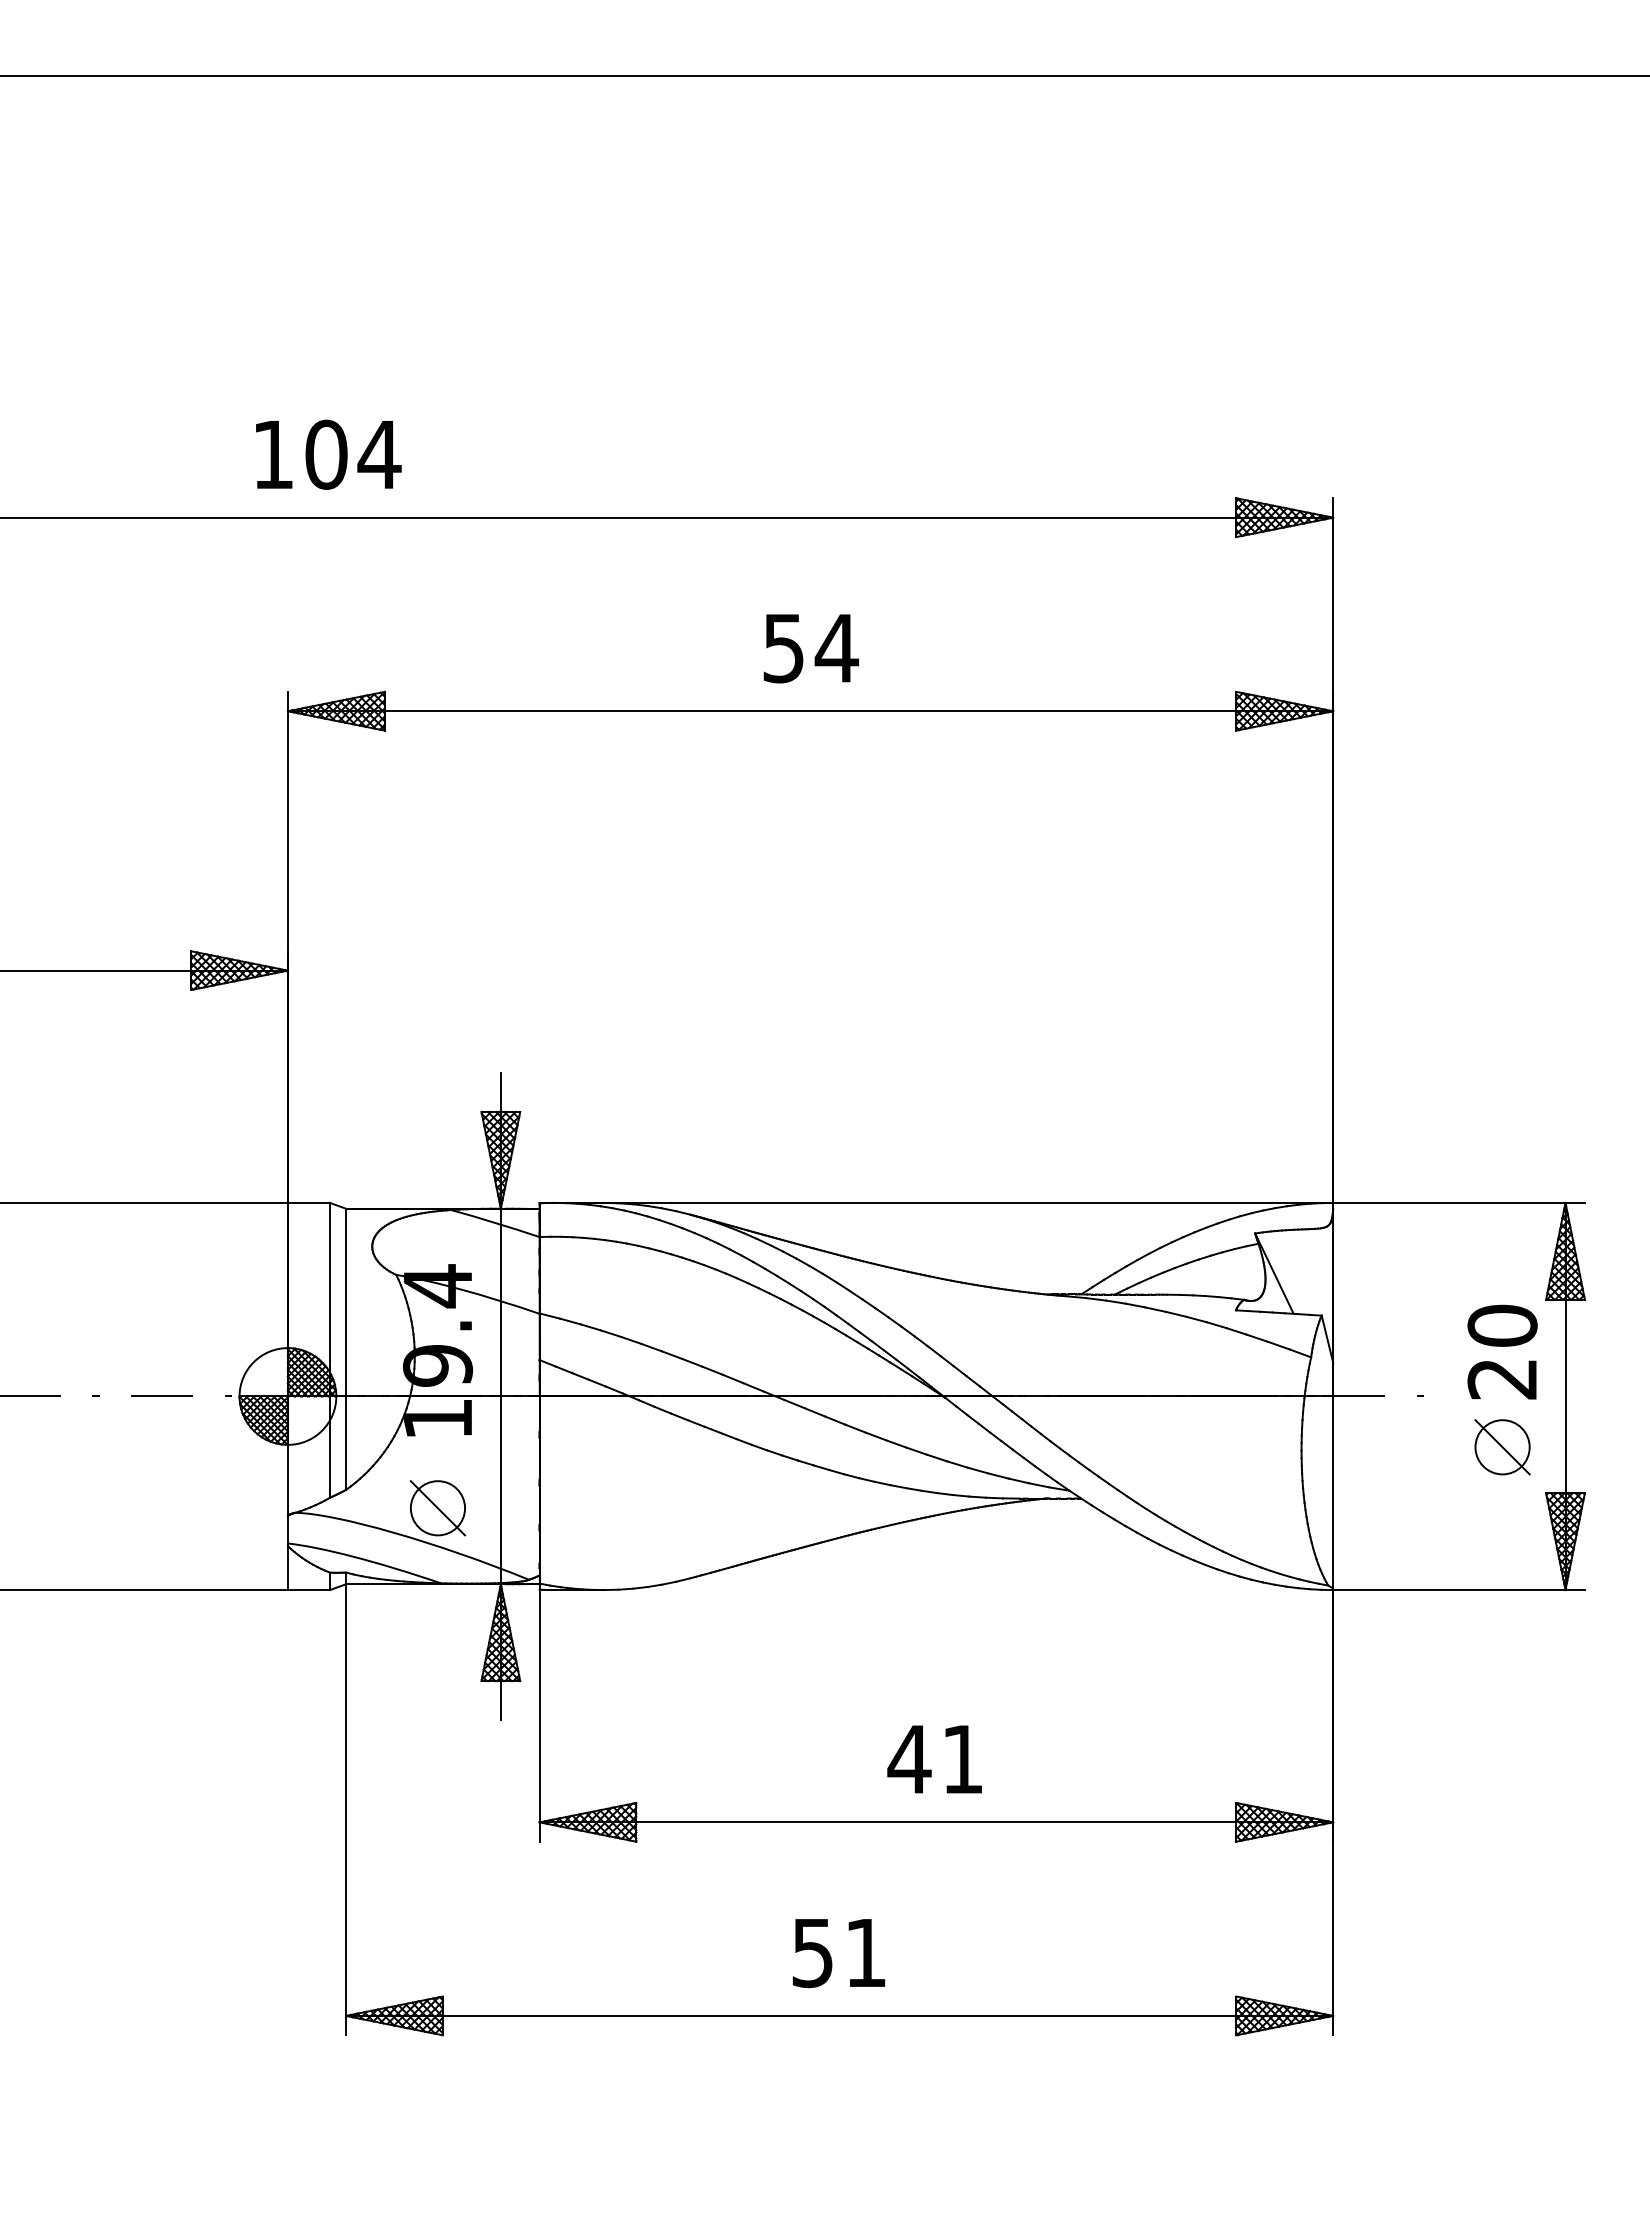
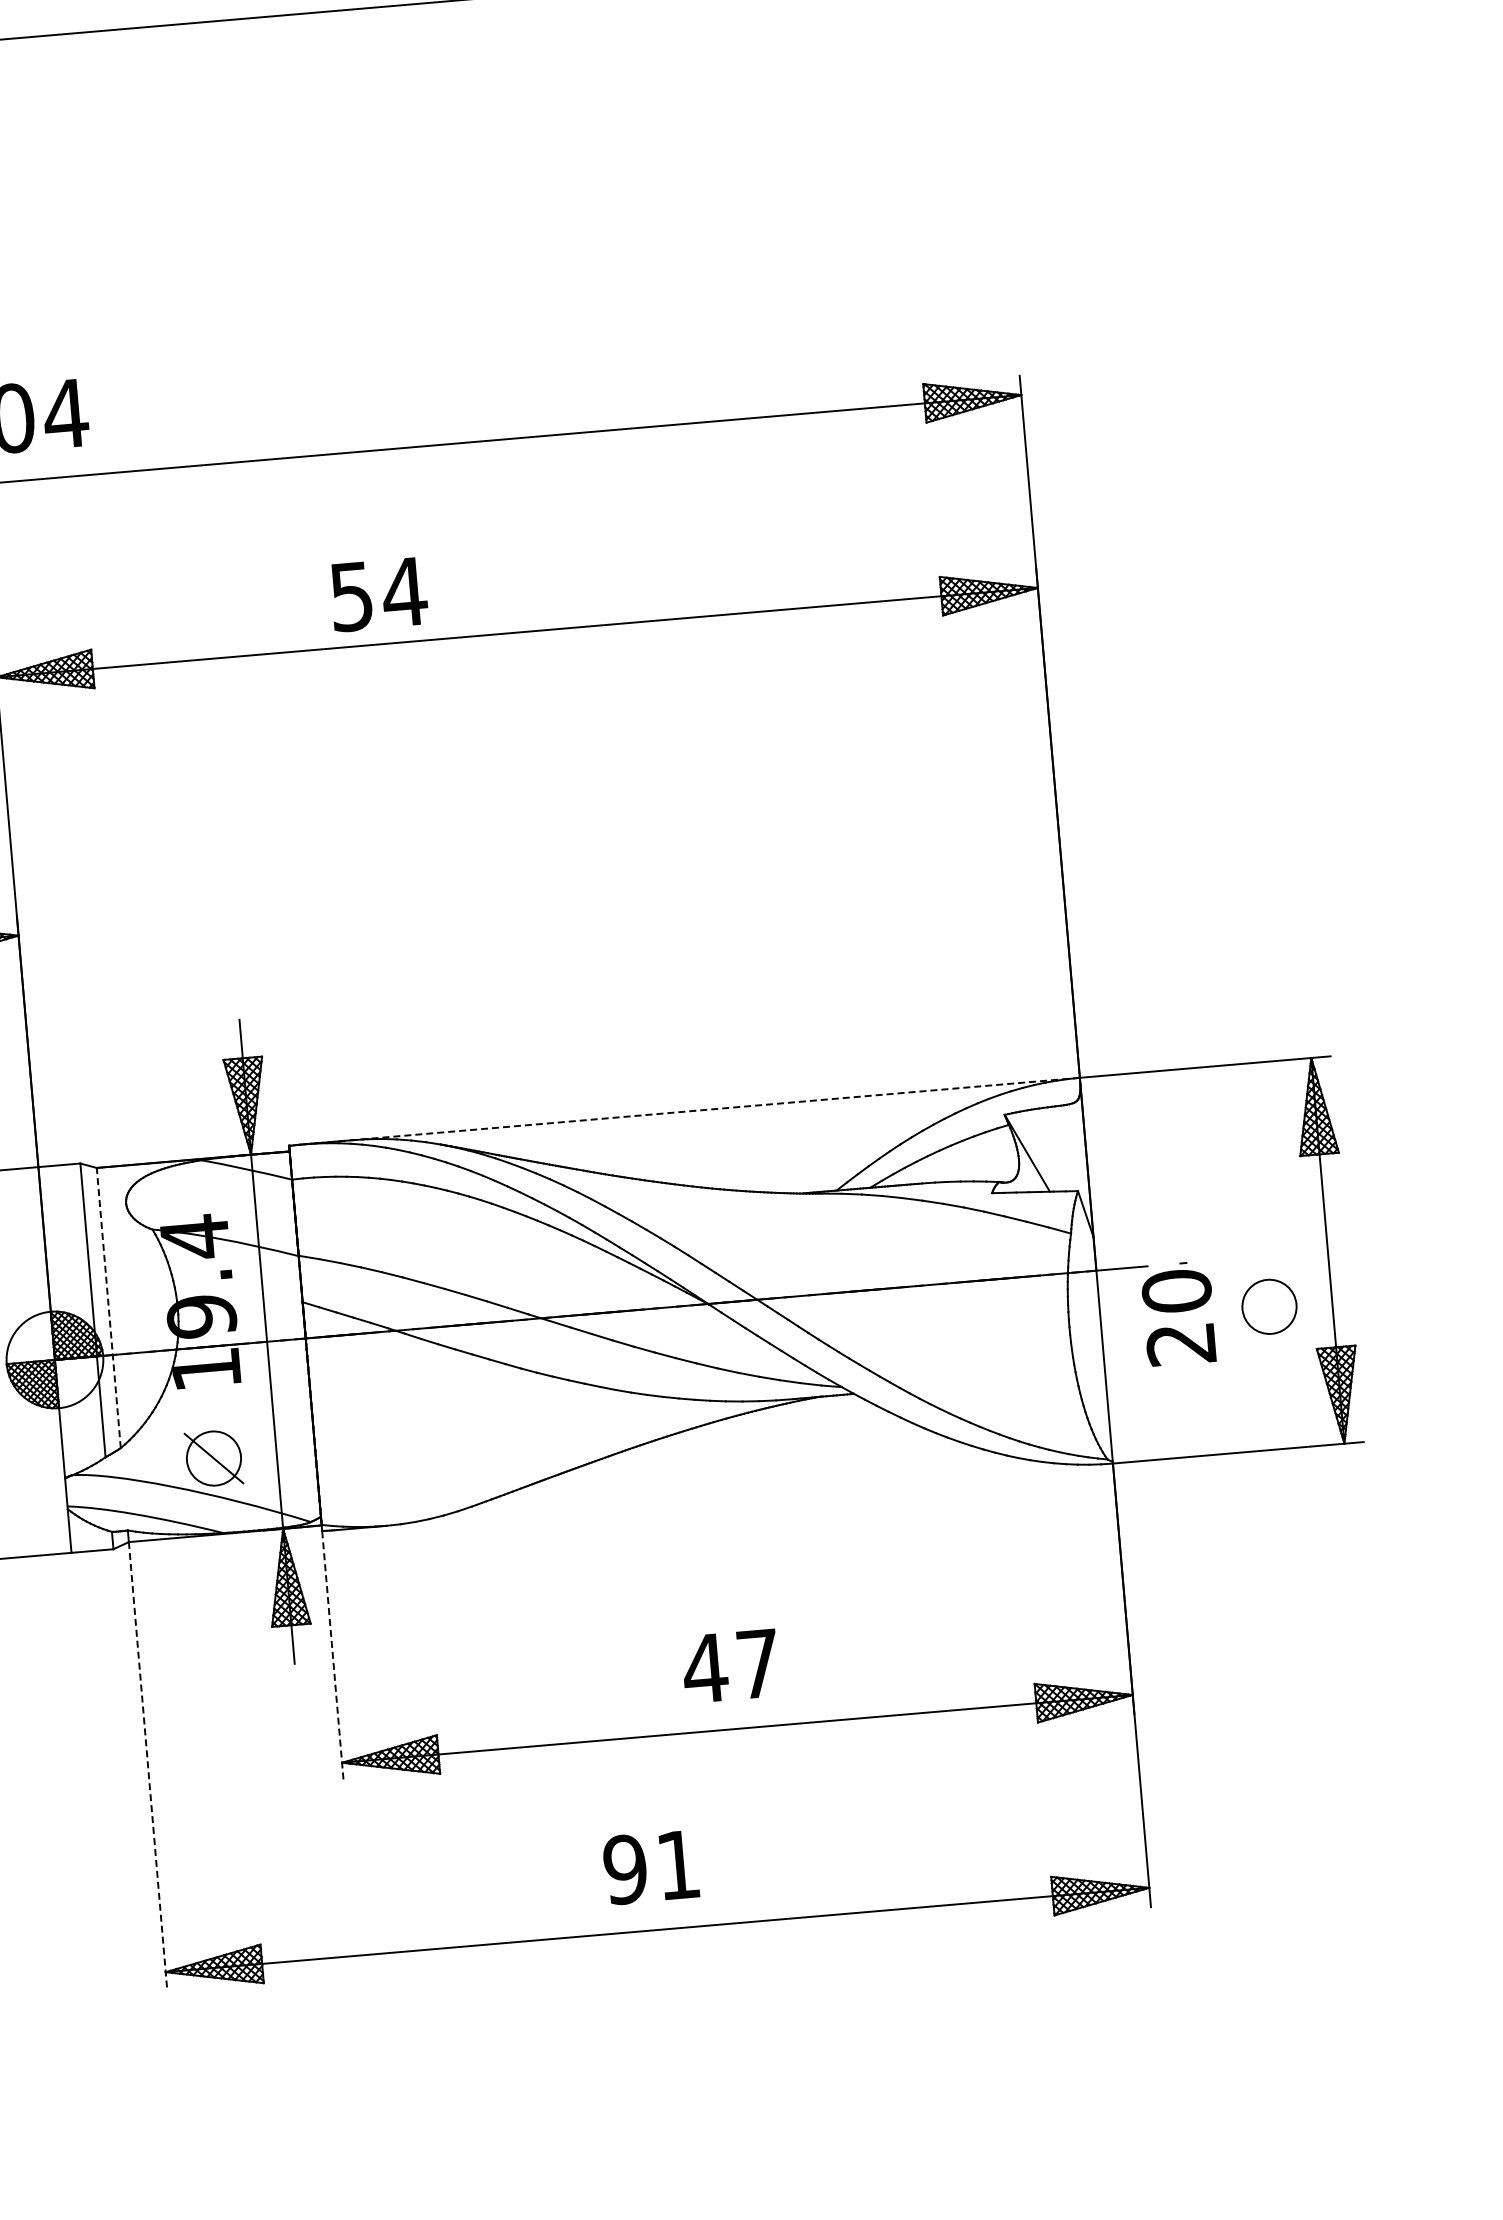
text: (810, 648) -> (378, 594), moved
line: (936, 1202) -> (684, 1111), solid -> dashed
line: (346, 1349) -> (109, 1308), solid -> dashed
text: (1502, 1351) -> (1178, 1316), moved
line: (1502, 1447) -> (1269, 1307), removed
line: (539, 1715) -> (332, 1656), solid -> dashed
text: (962, 1759) -> (758, 1664), 41 -> 47
line: (346, 1809) -> (148, 1766), solid -> dashed
text: (812, 1952) -> (625, 1869), 51 -> 91

